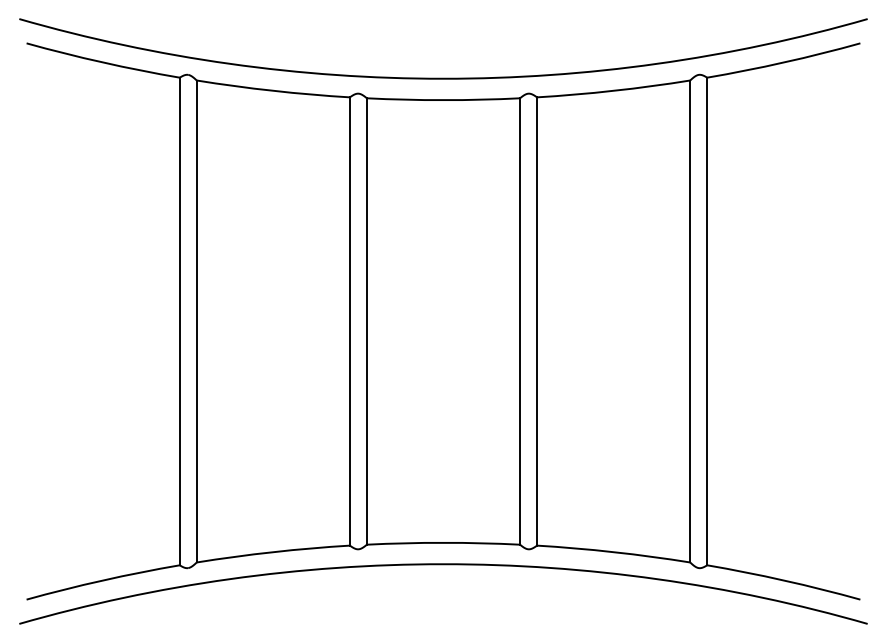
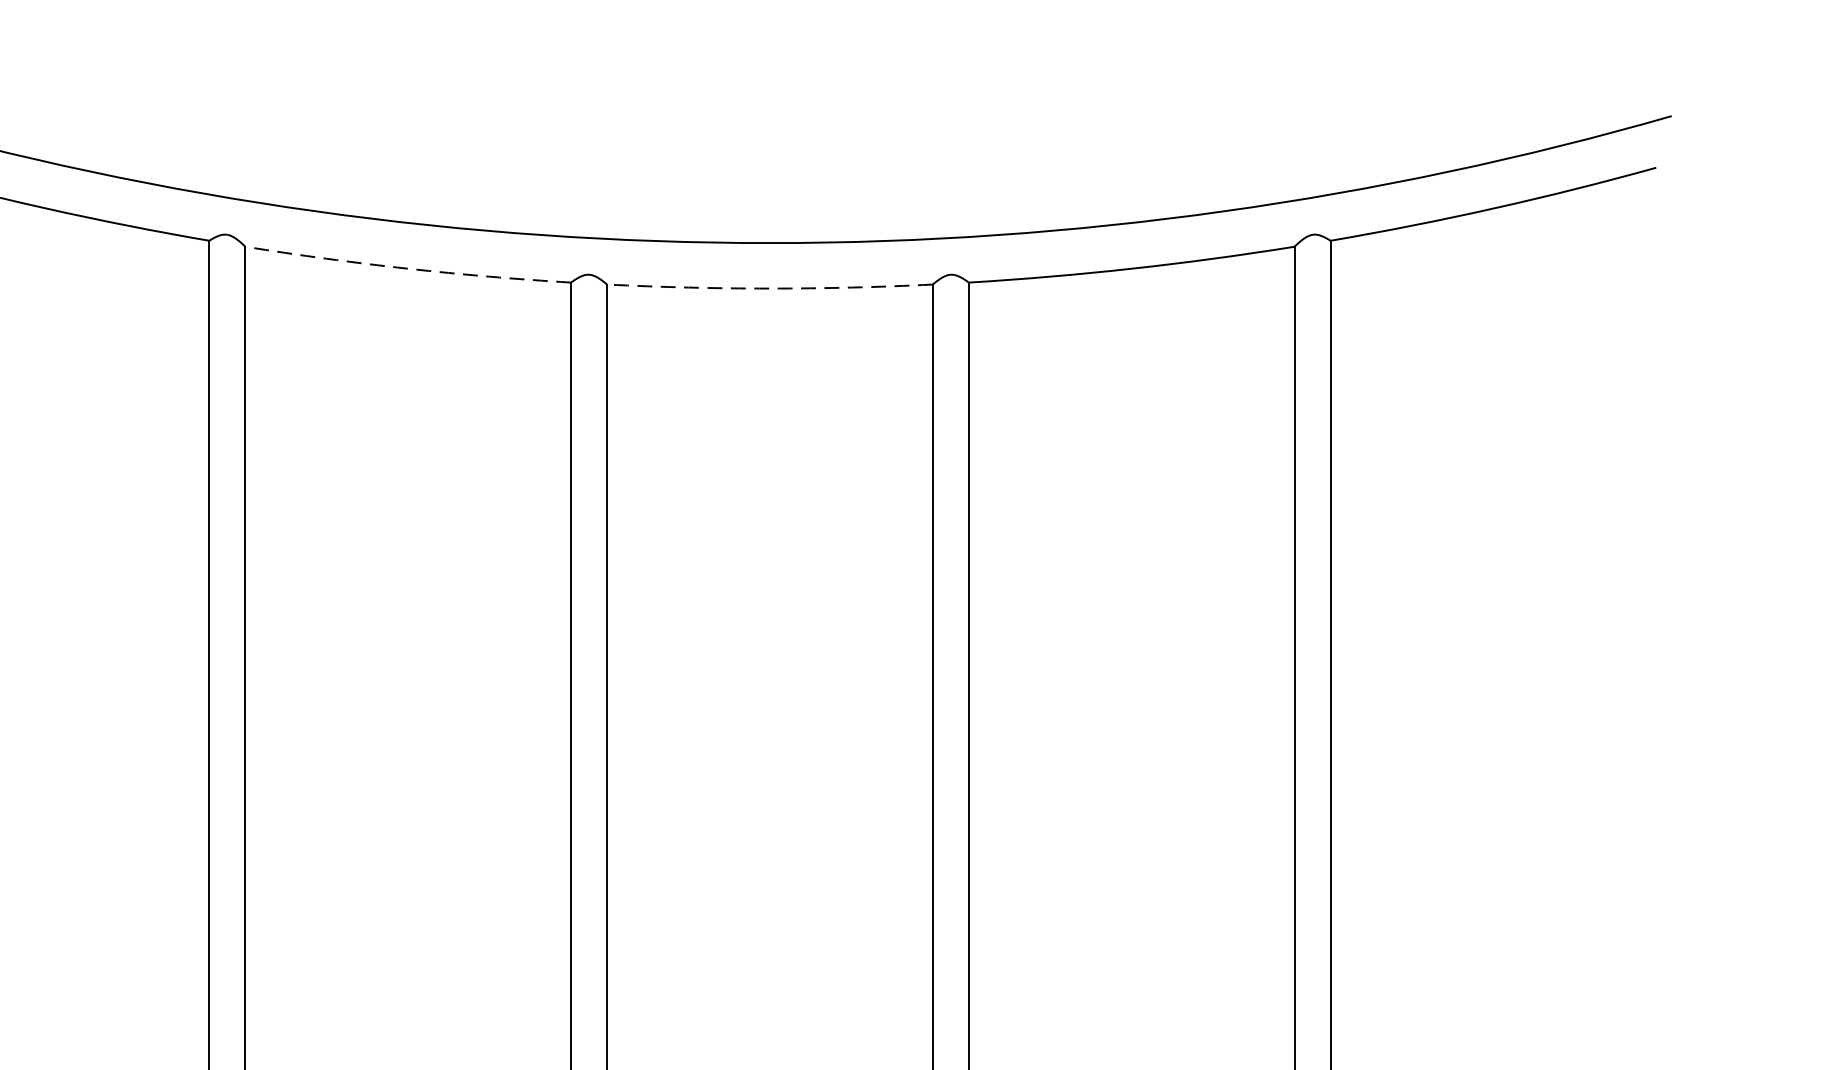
arc: (273, 90) -> (408, 267), solid -> dashed
arc: (443, 100) -> (769, 289), solid -> dashed

